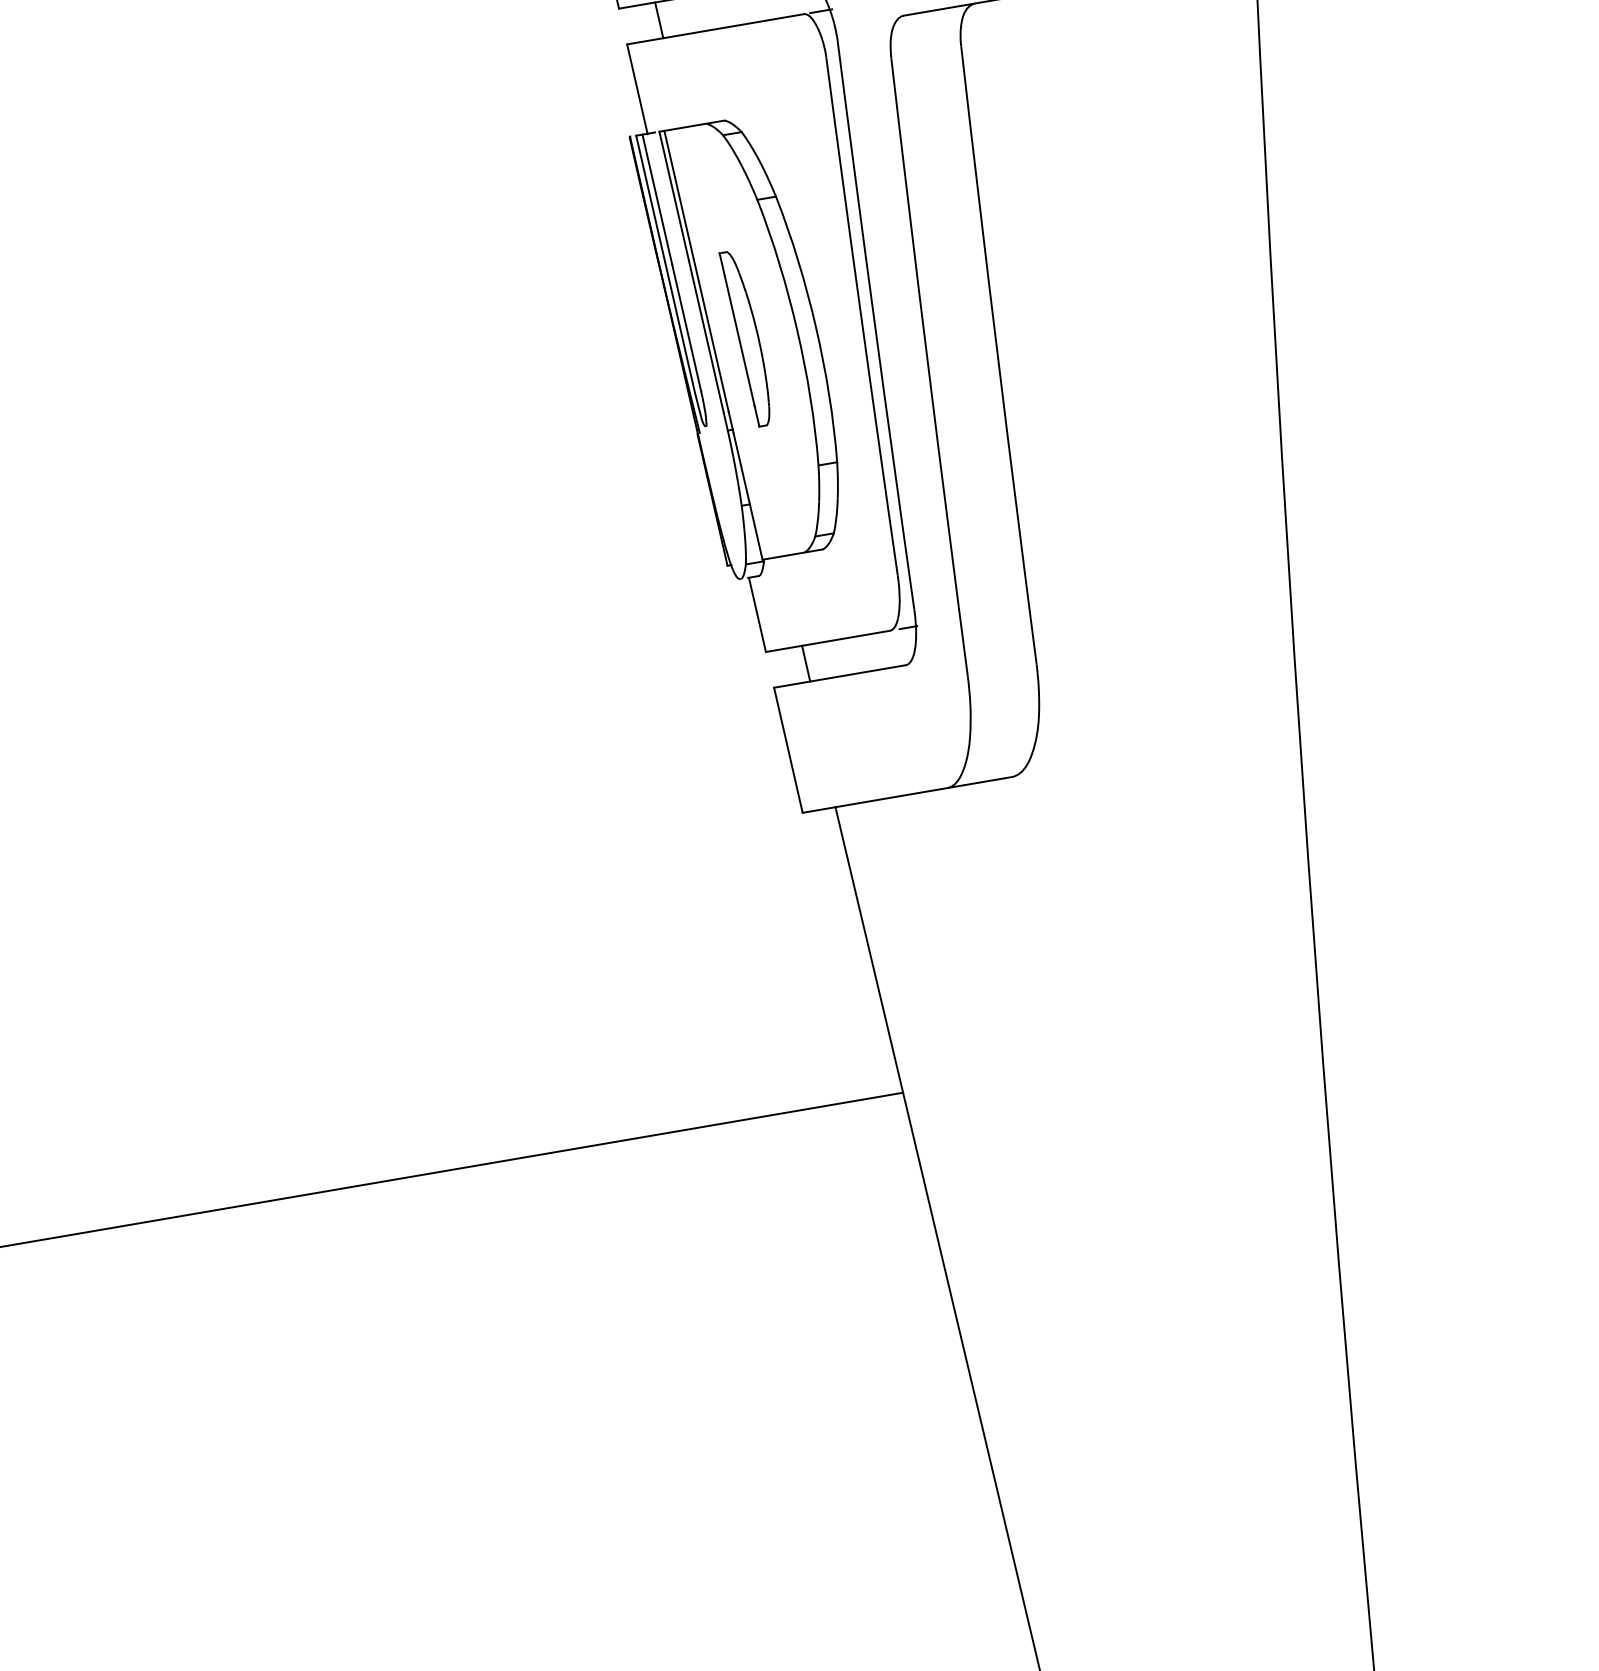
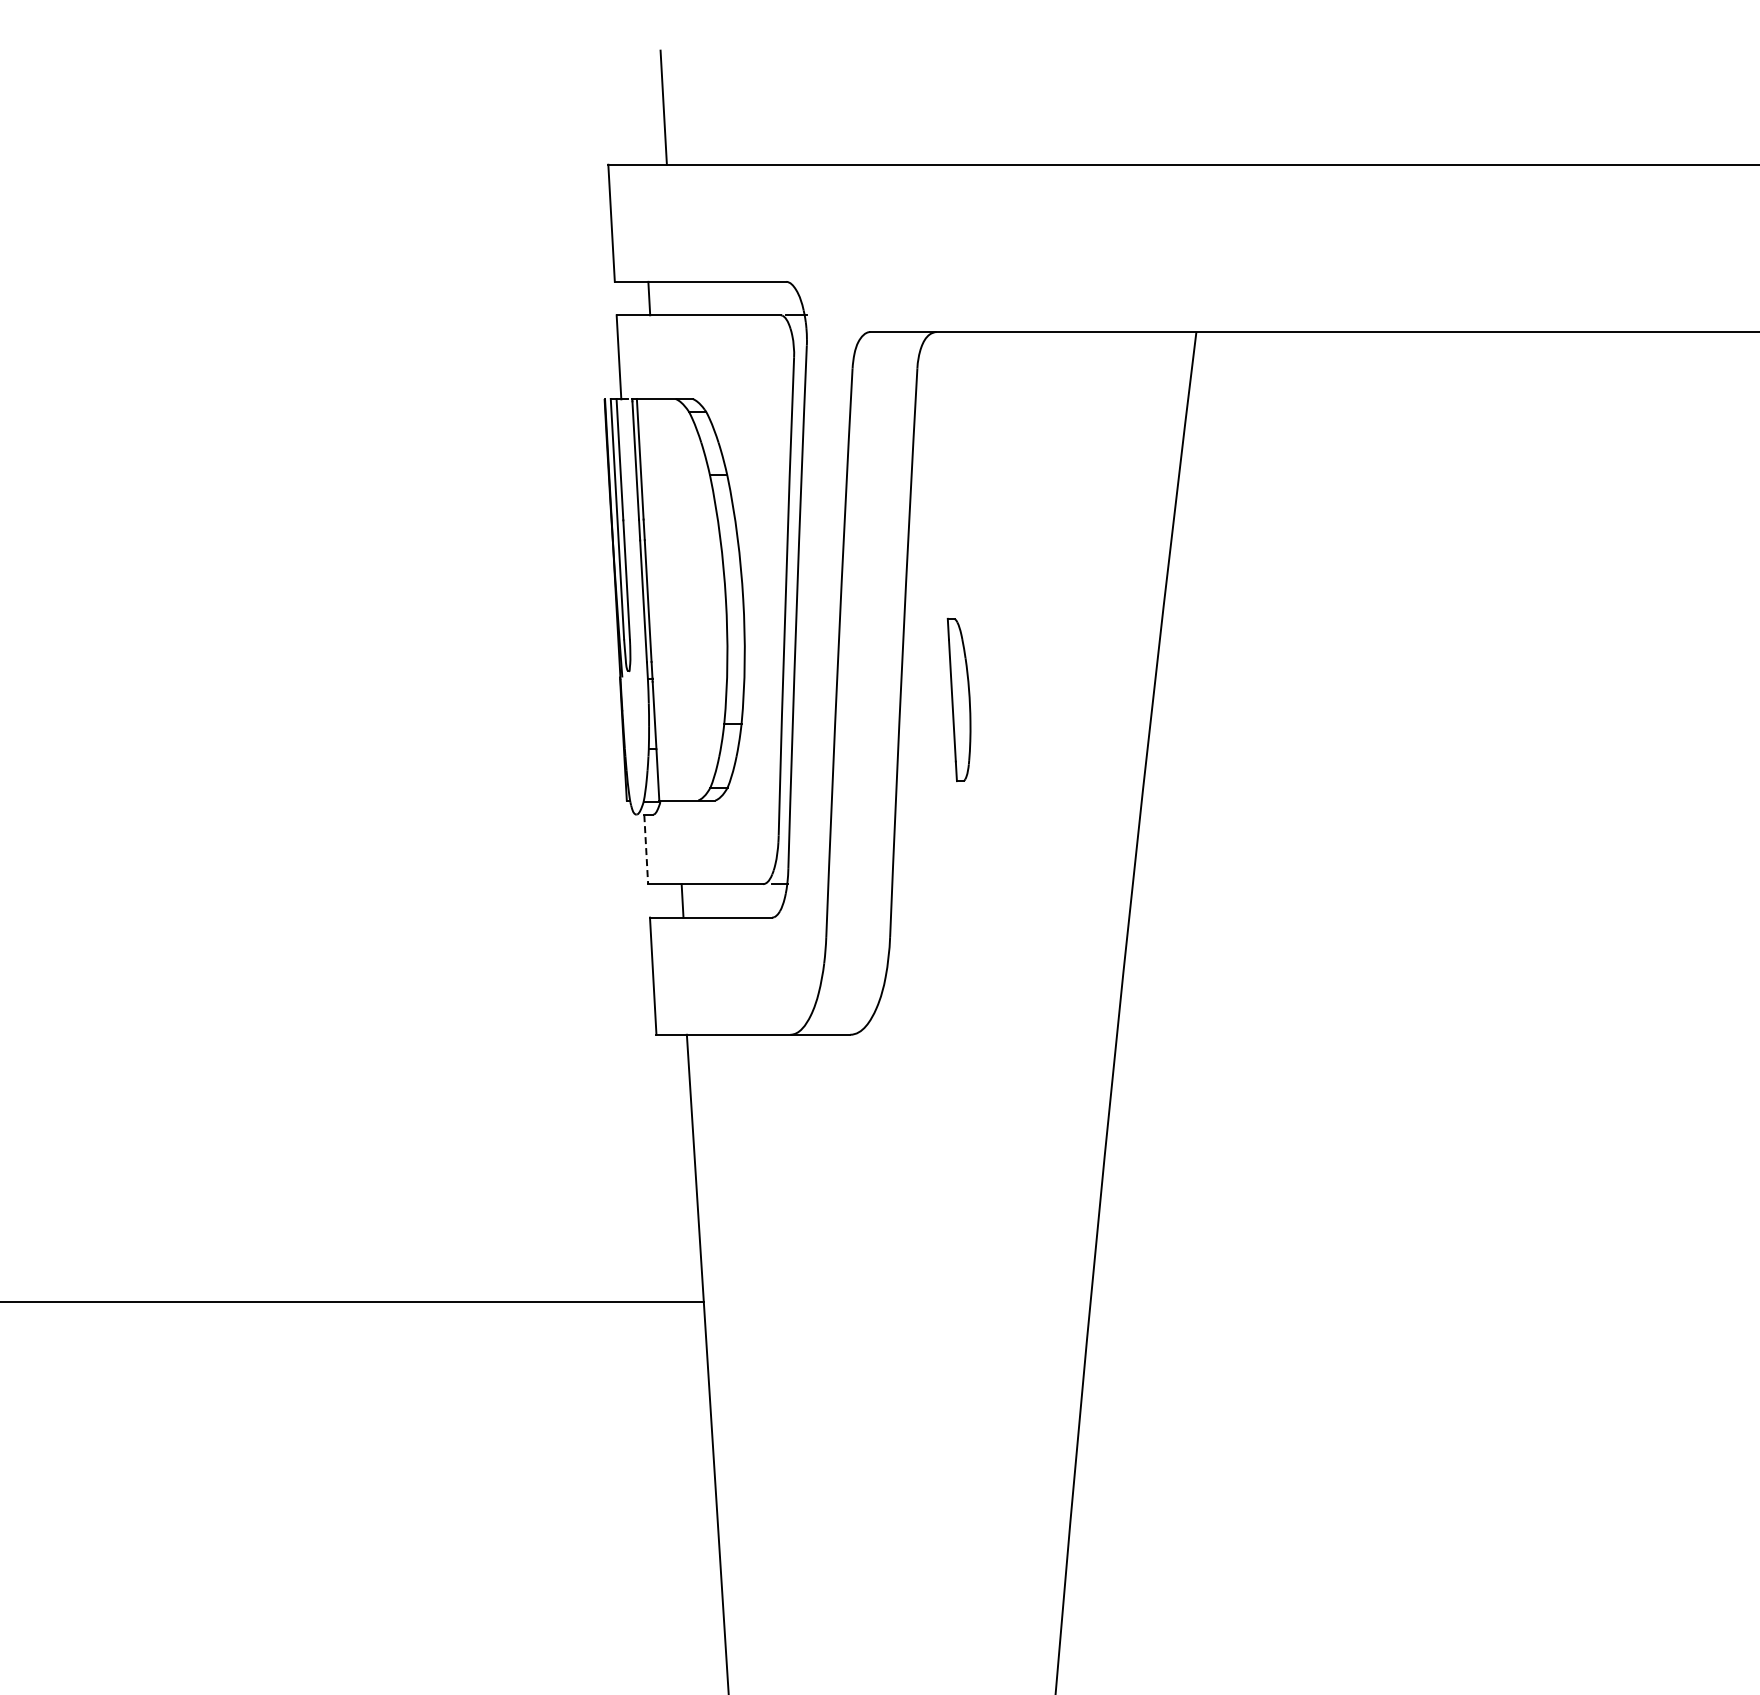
part: (746, 338) -> (958, 699), moved
line: (757, 614) -> (646, 849), solid -> dashed

